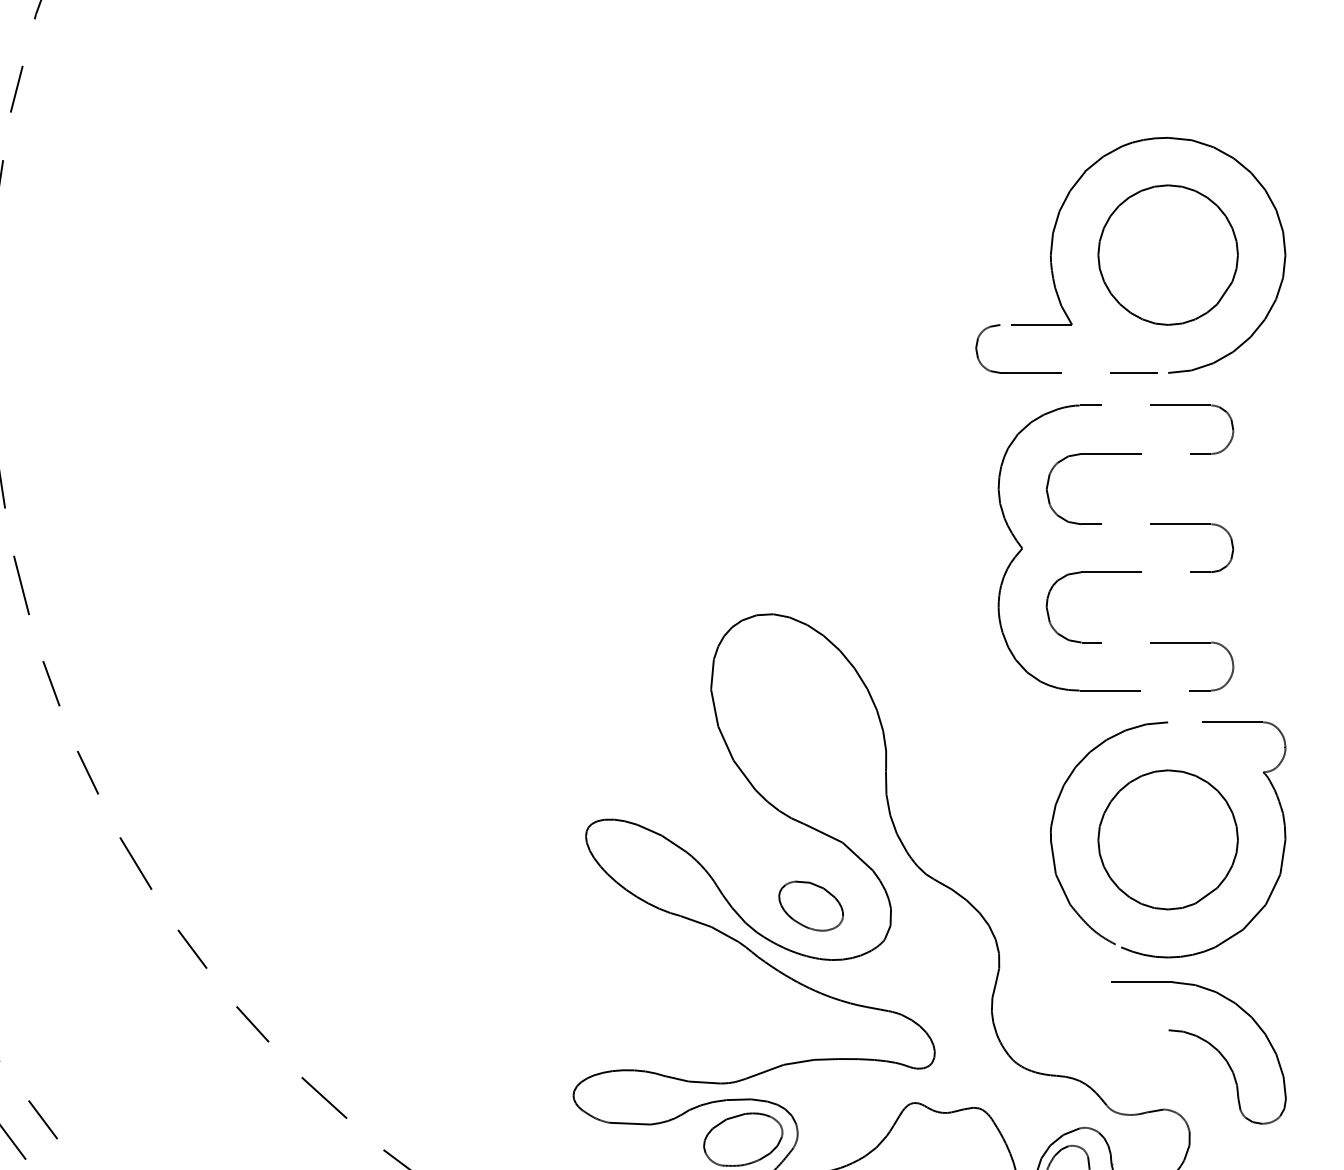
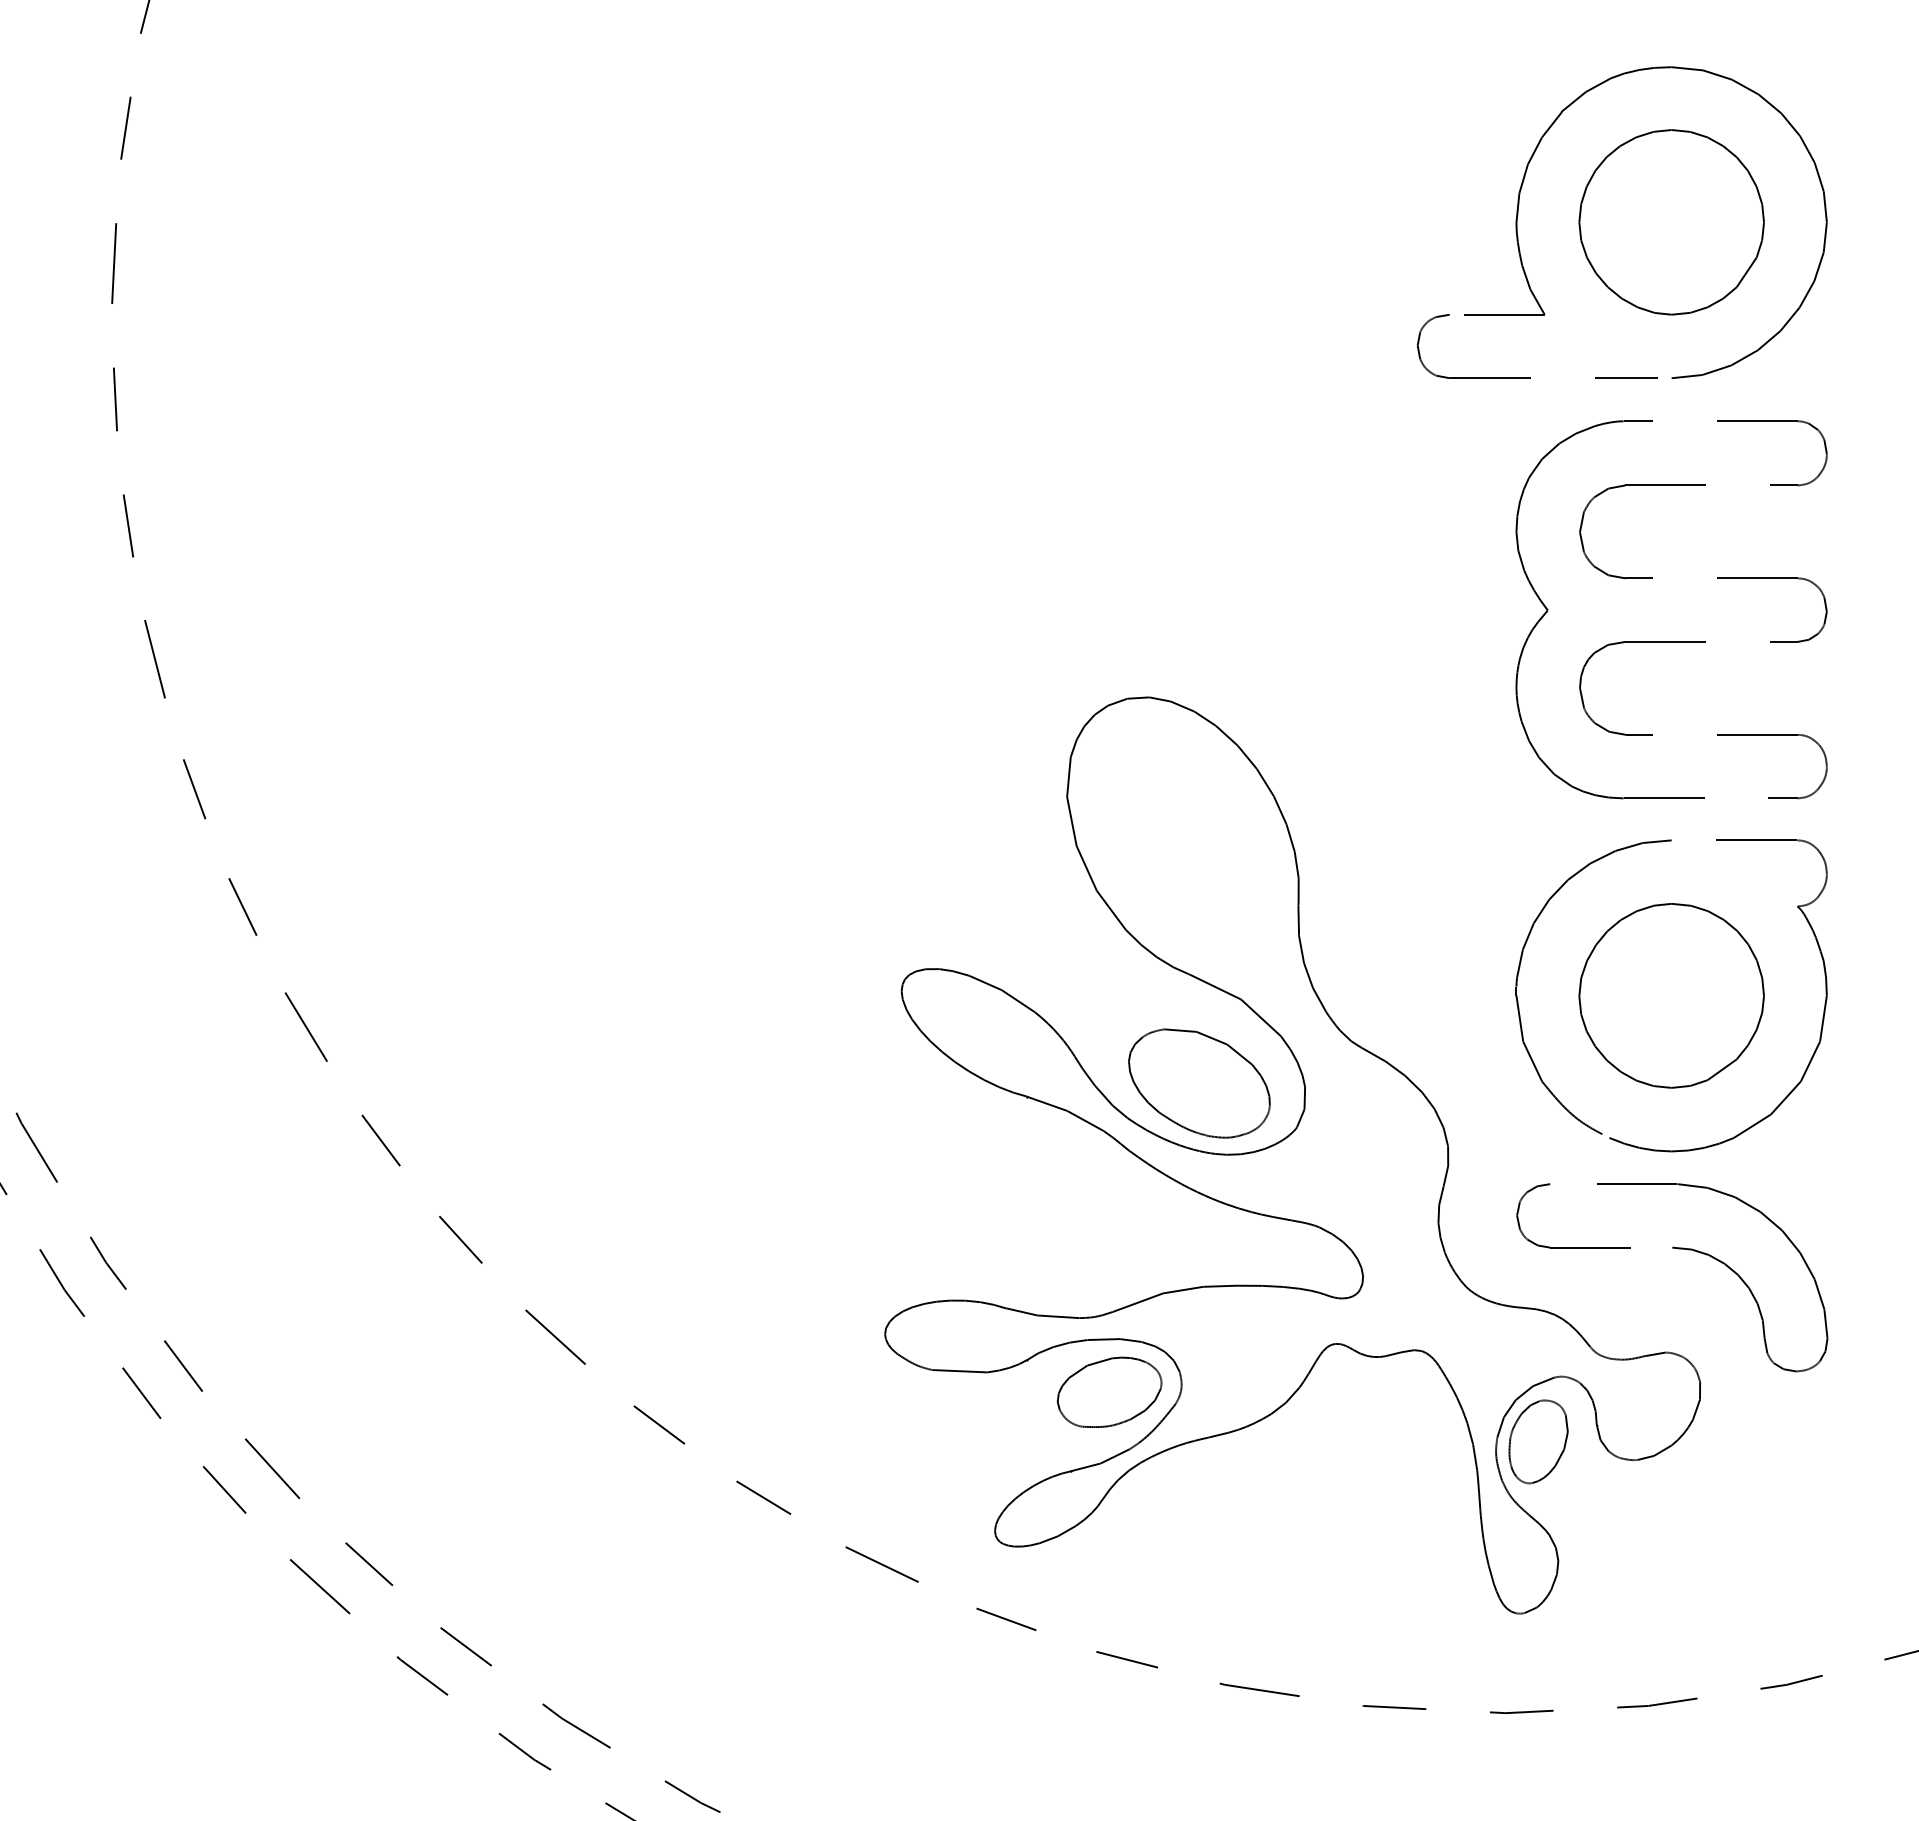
part: (1115, 572) -> (1671, 641), moved
part: (811, 906) -> (1199, 1083), size x1.67
part: (1093, 1030) -> (1573, 1247), added

